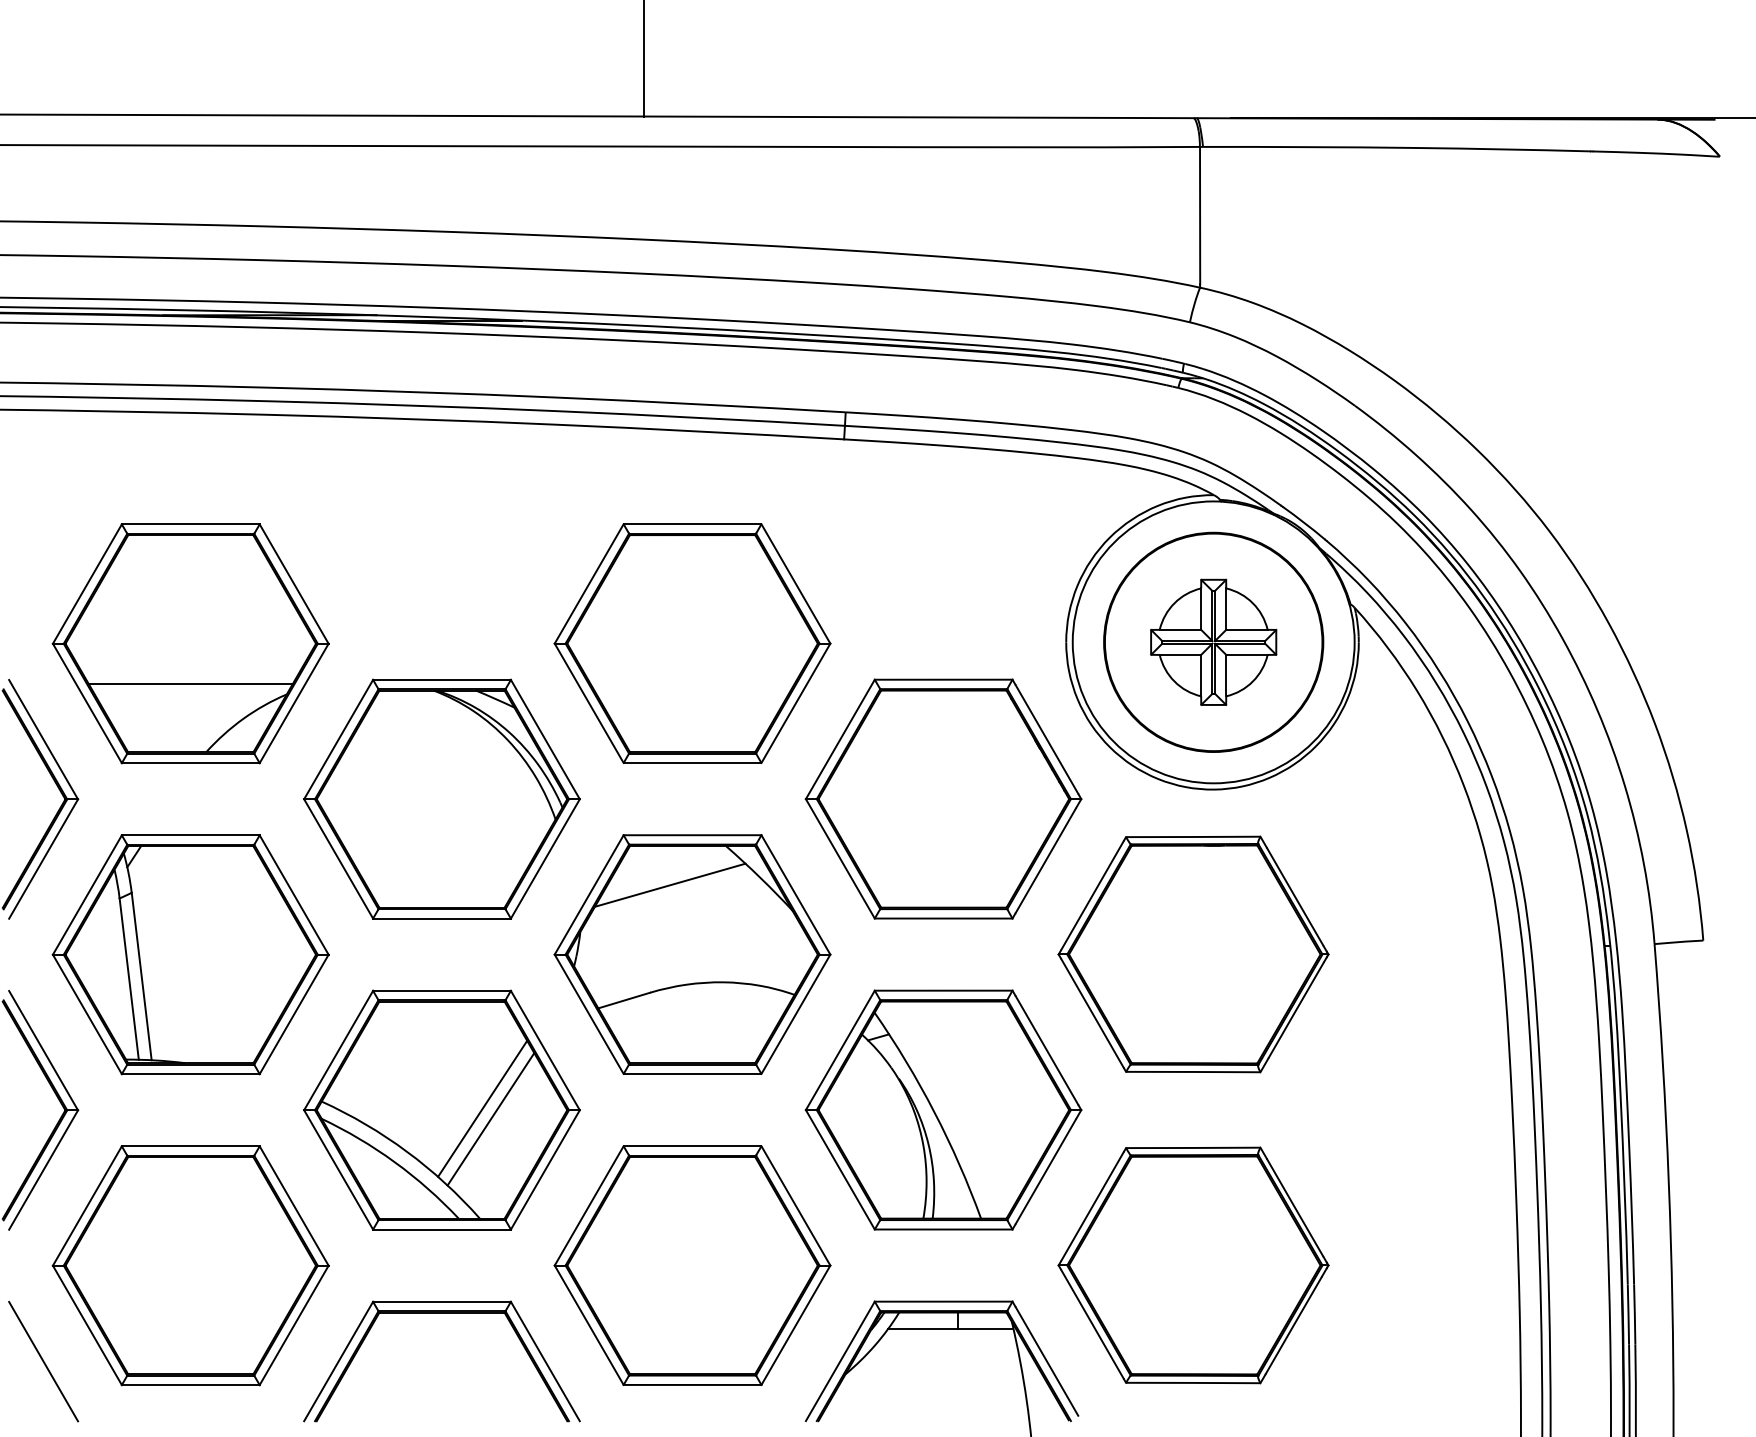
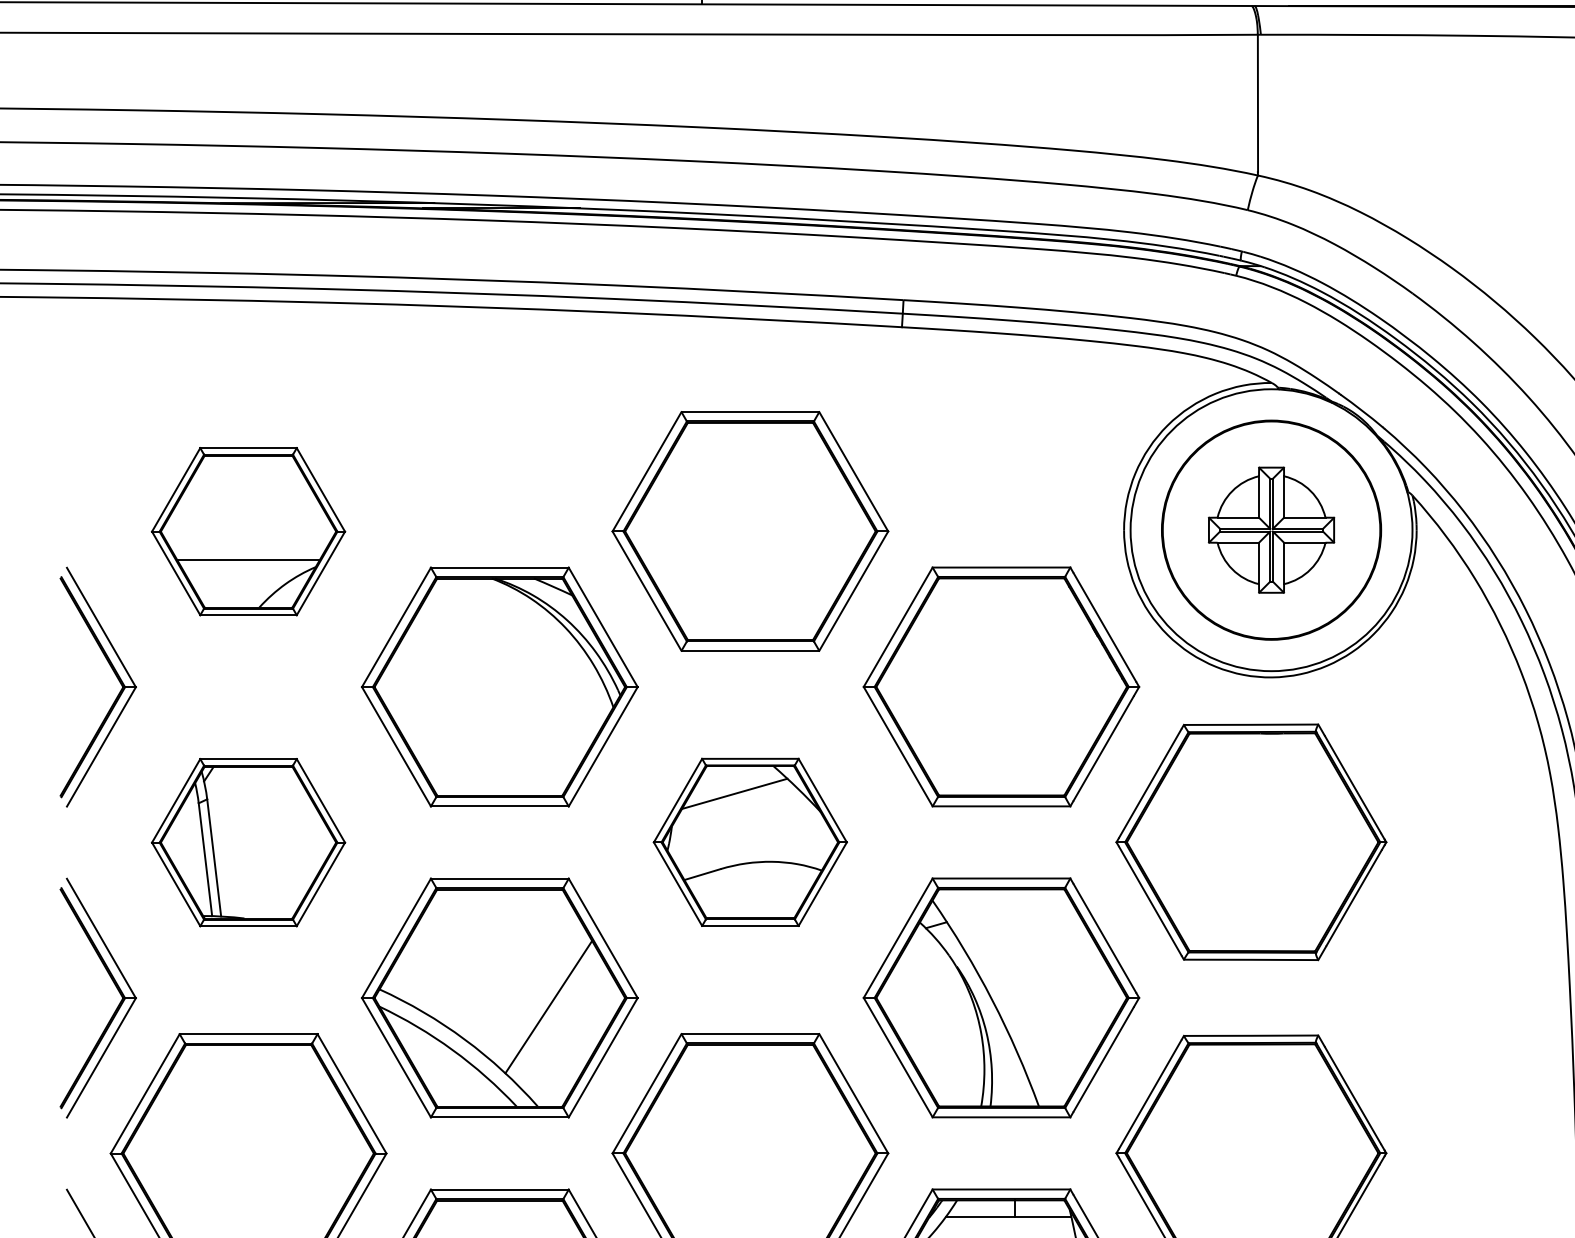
part: (190, 643) -> (248, 531), size x0.7
part: (190, 954) -> (248, 842), size x0.7
part: (692, 954) -> (750, 842), size x0.7
line: (482, 1108) -> (540, 996), removed

